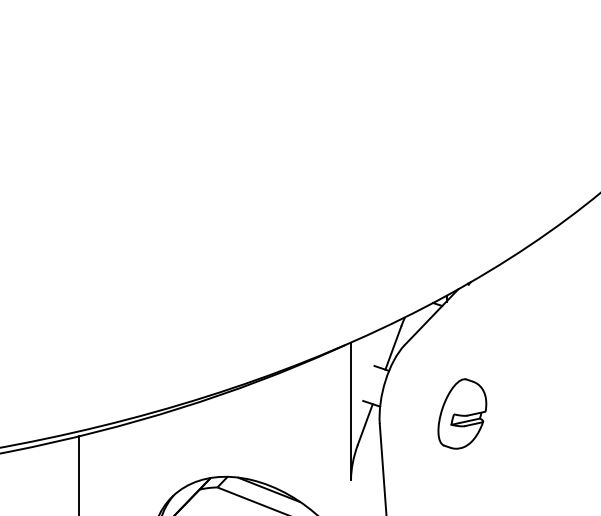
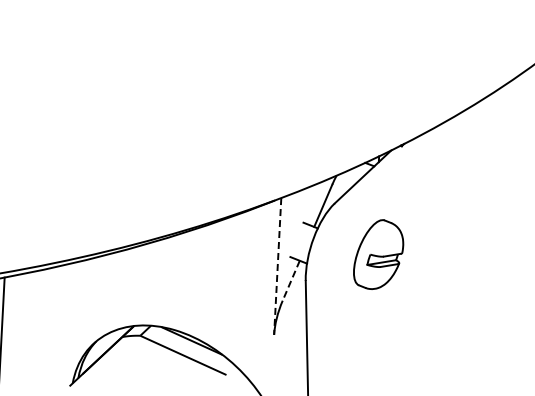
line: (351, 411) -> (278, 266), solid -> dashed
part: (462, 413) -> (378, 254), moved
line: (365, 424) -> (291, 280), solid -> dashed

